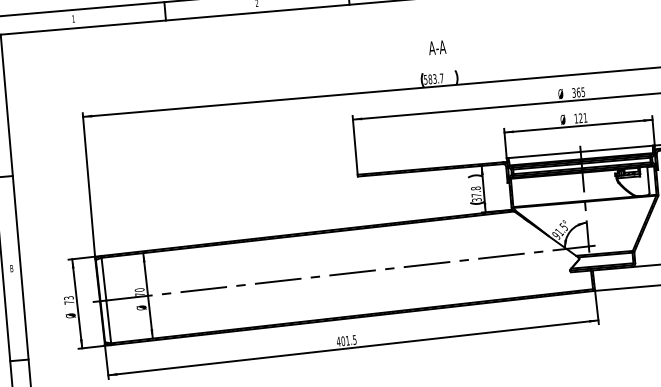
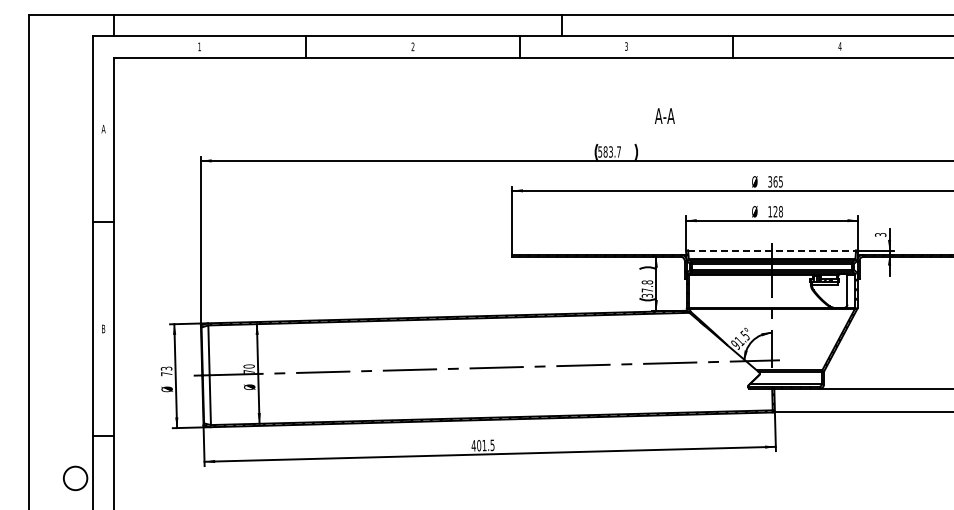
text: (437, 47) -> (664, 115), moved
text: (585, 117) -> (780, 211), 121 -> 128
line: (581, 151) -> (772, 250), solid -> dashed

